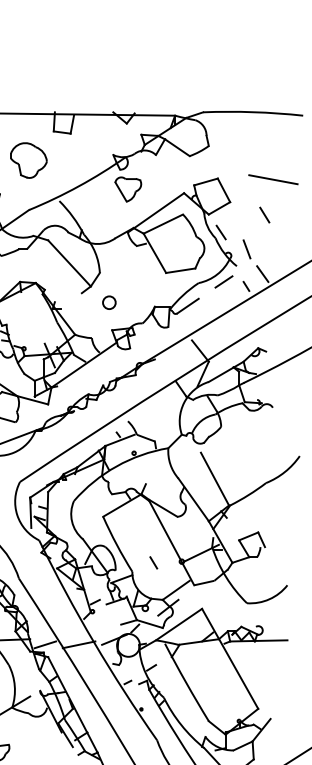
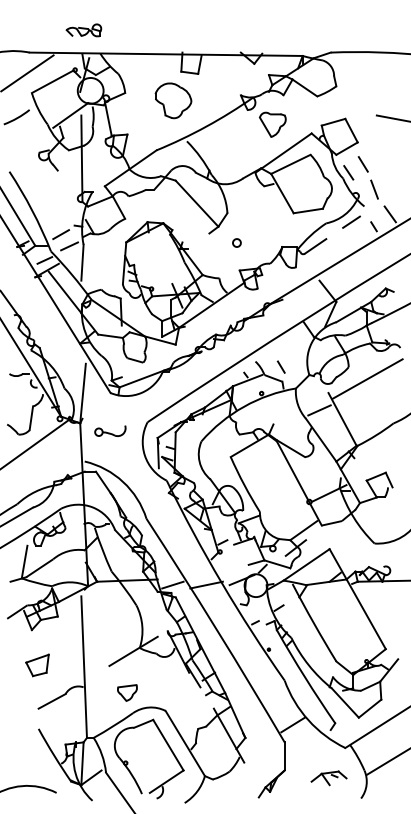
part: (28, 160) -> (173, 100), moved
part: (127, 189) -> (272, 124), moved
line: (263, 215) -> (362, 164), moved
circle: (108, 302) -> (236, 242), size x0.62
line: (239, 438) -> (367, 378), added
line: (191, 470) -> (319, 410), added
line: (152, 562) -> (280, 366), moved

